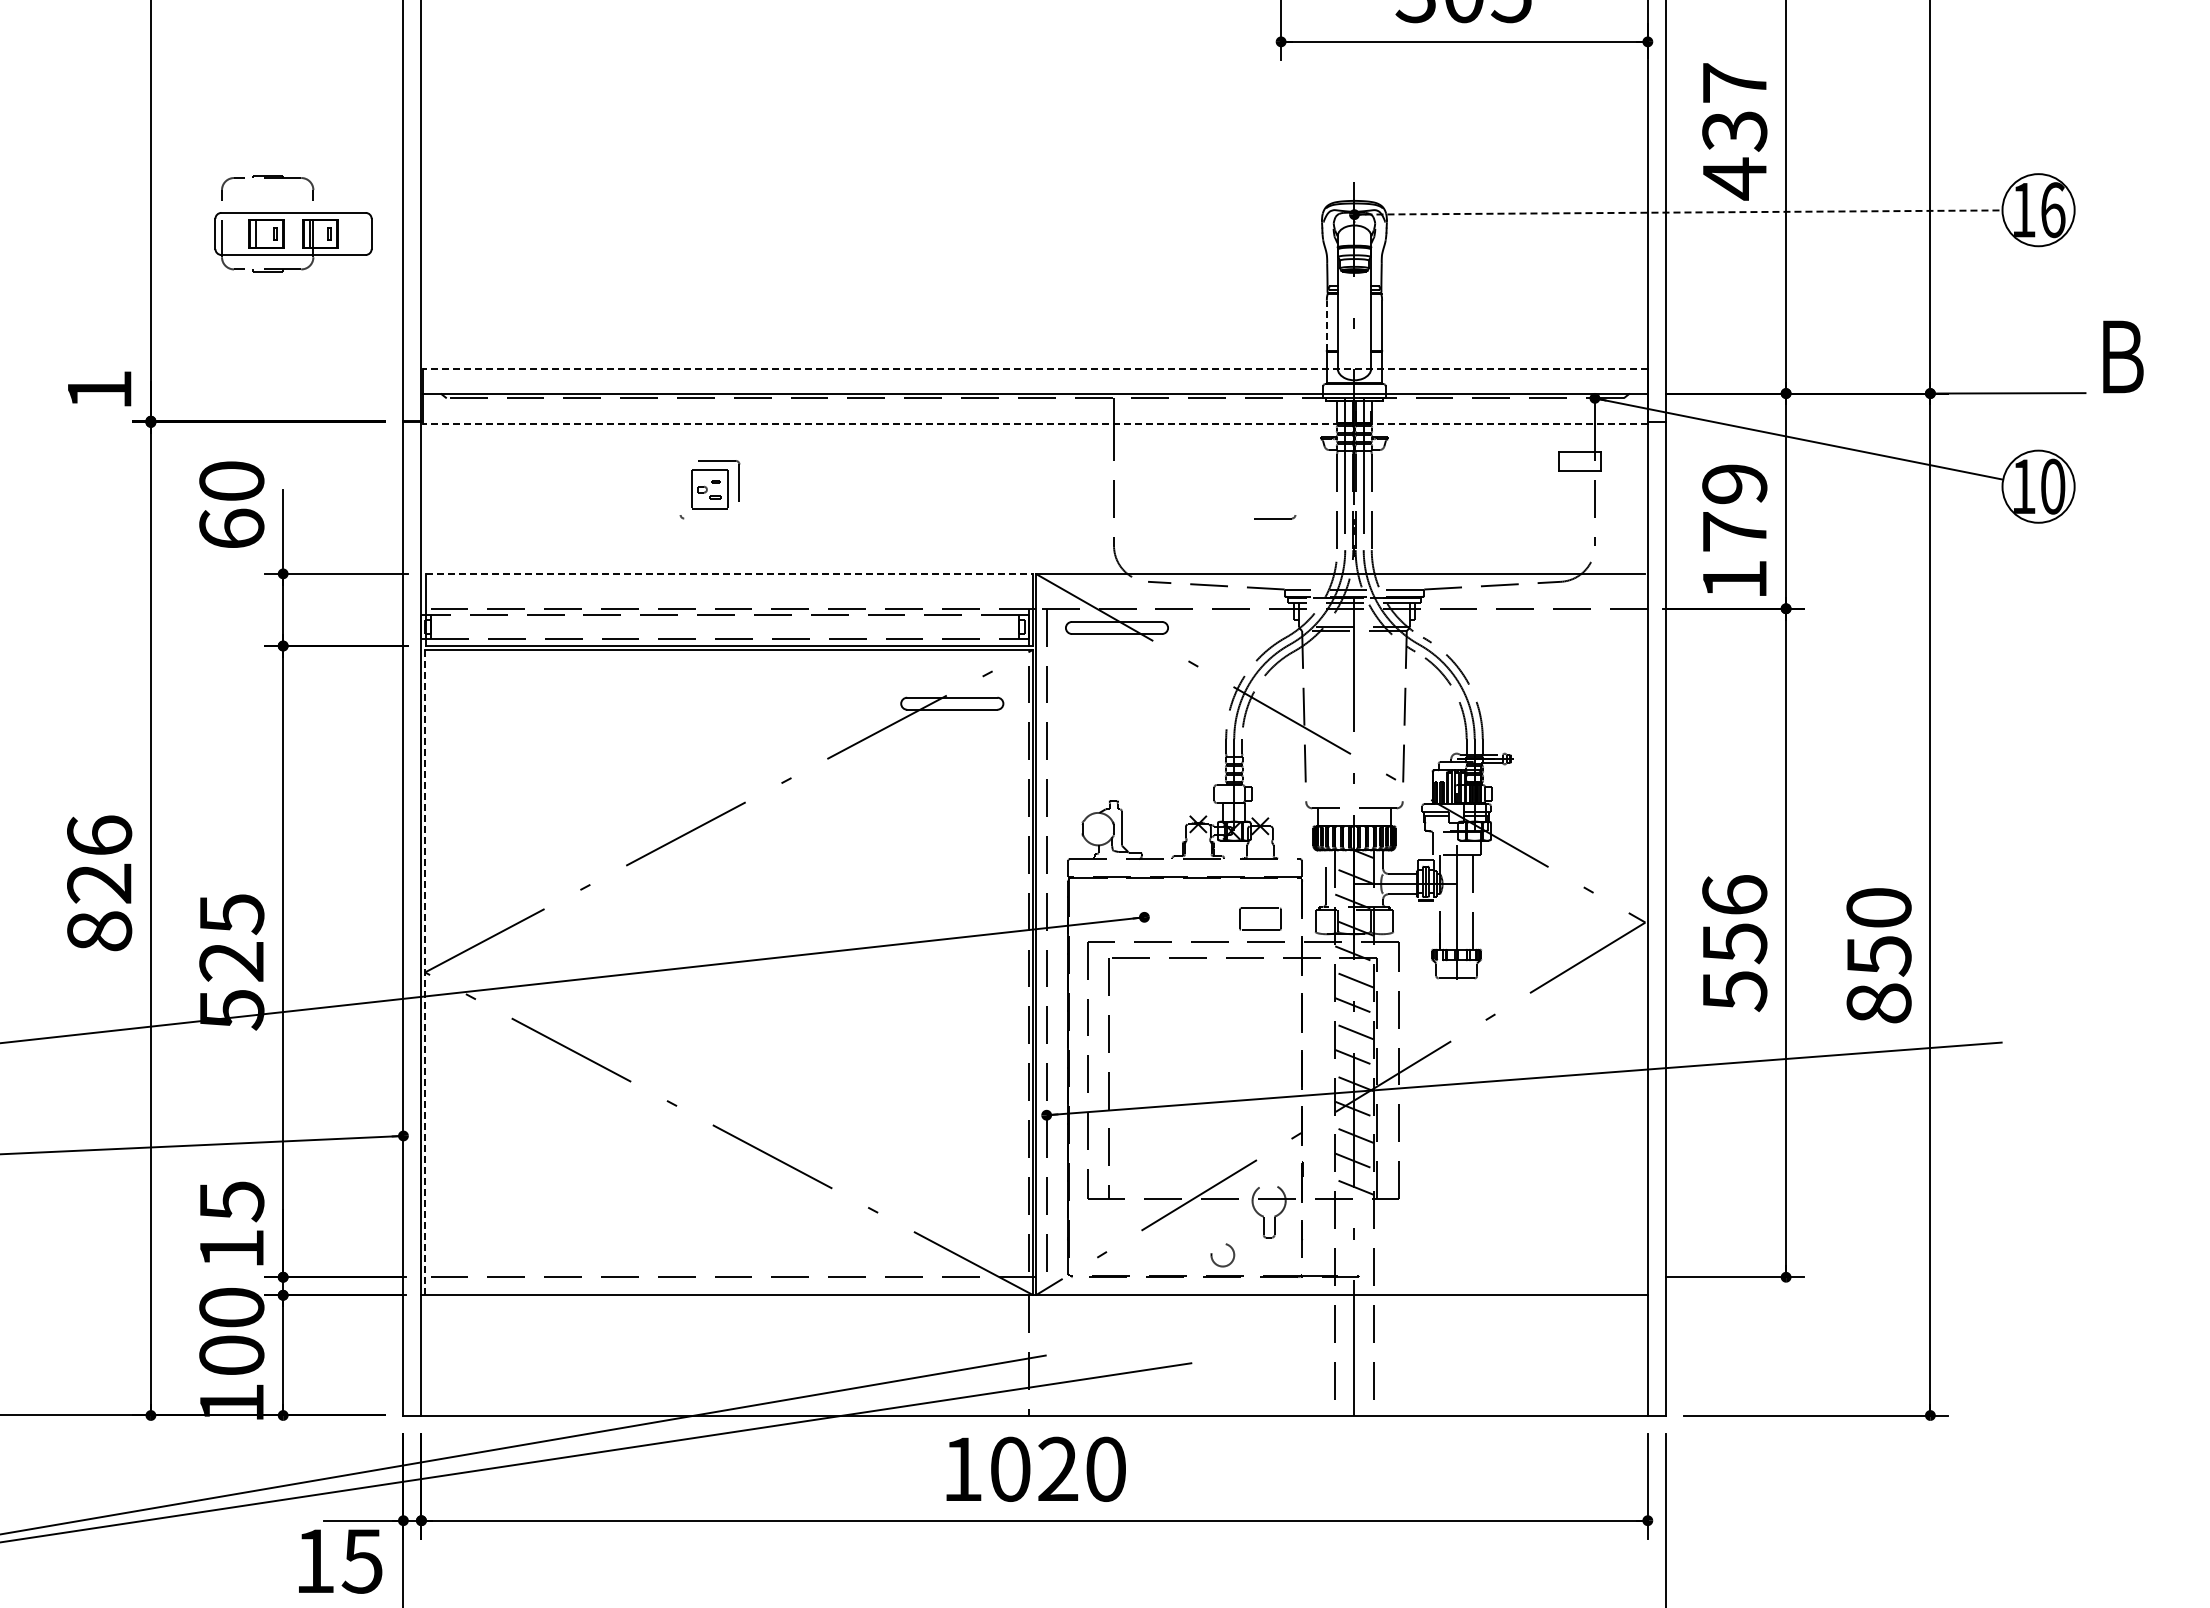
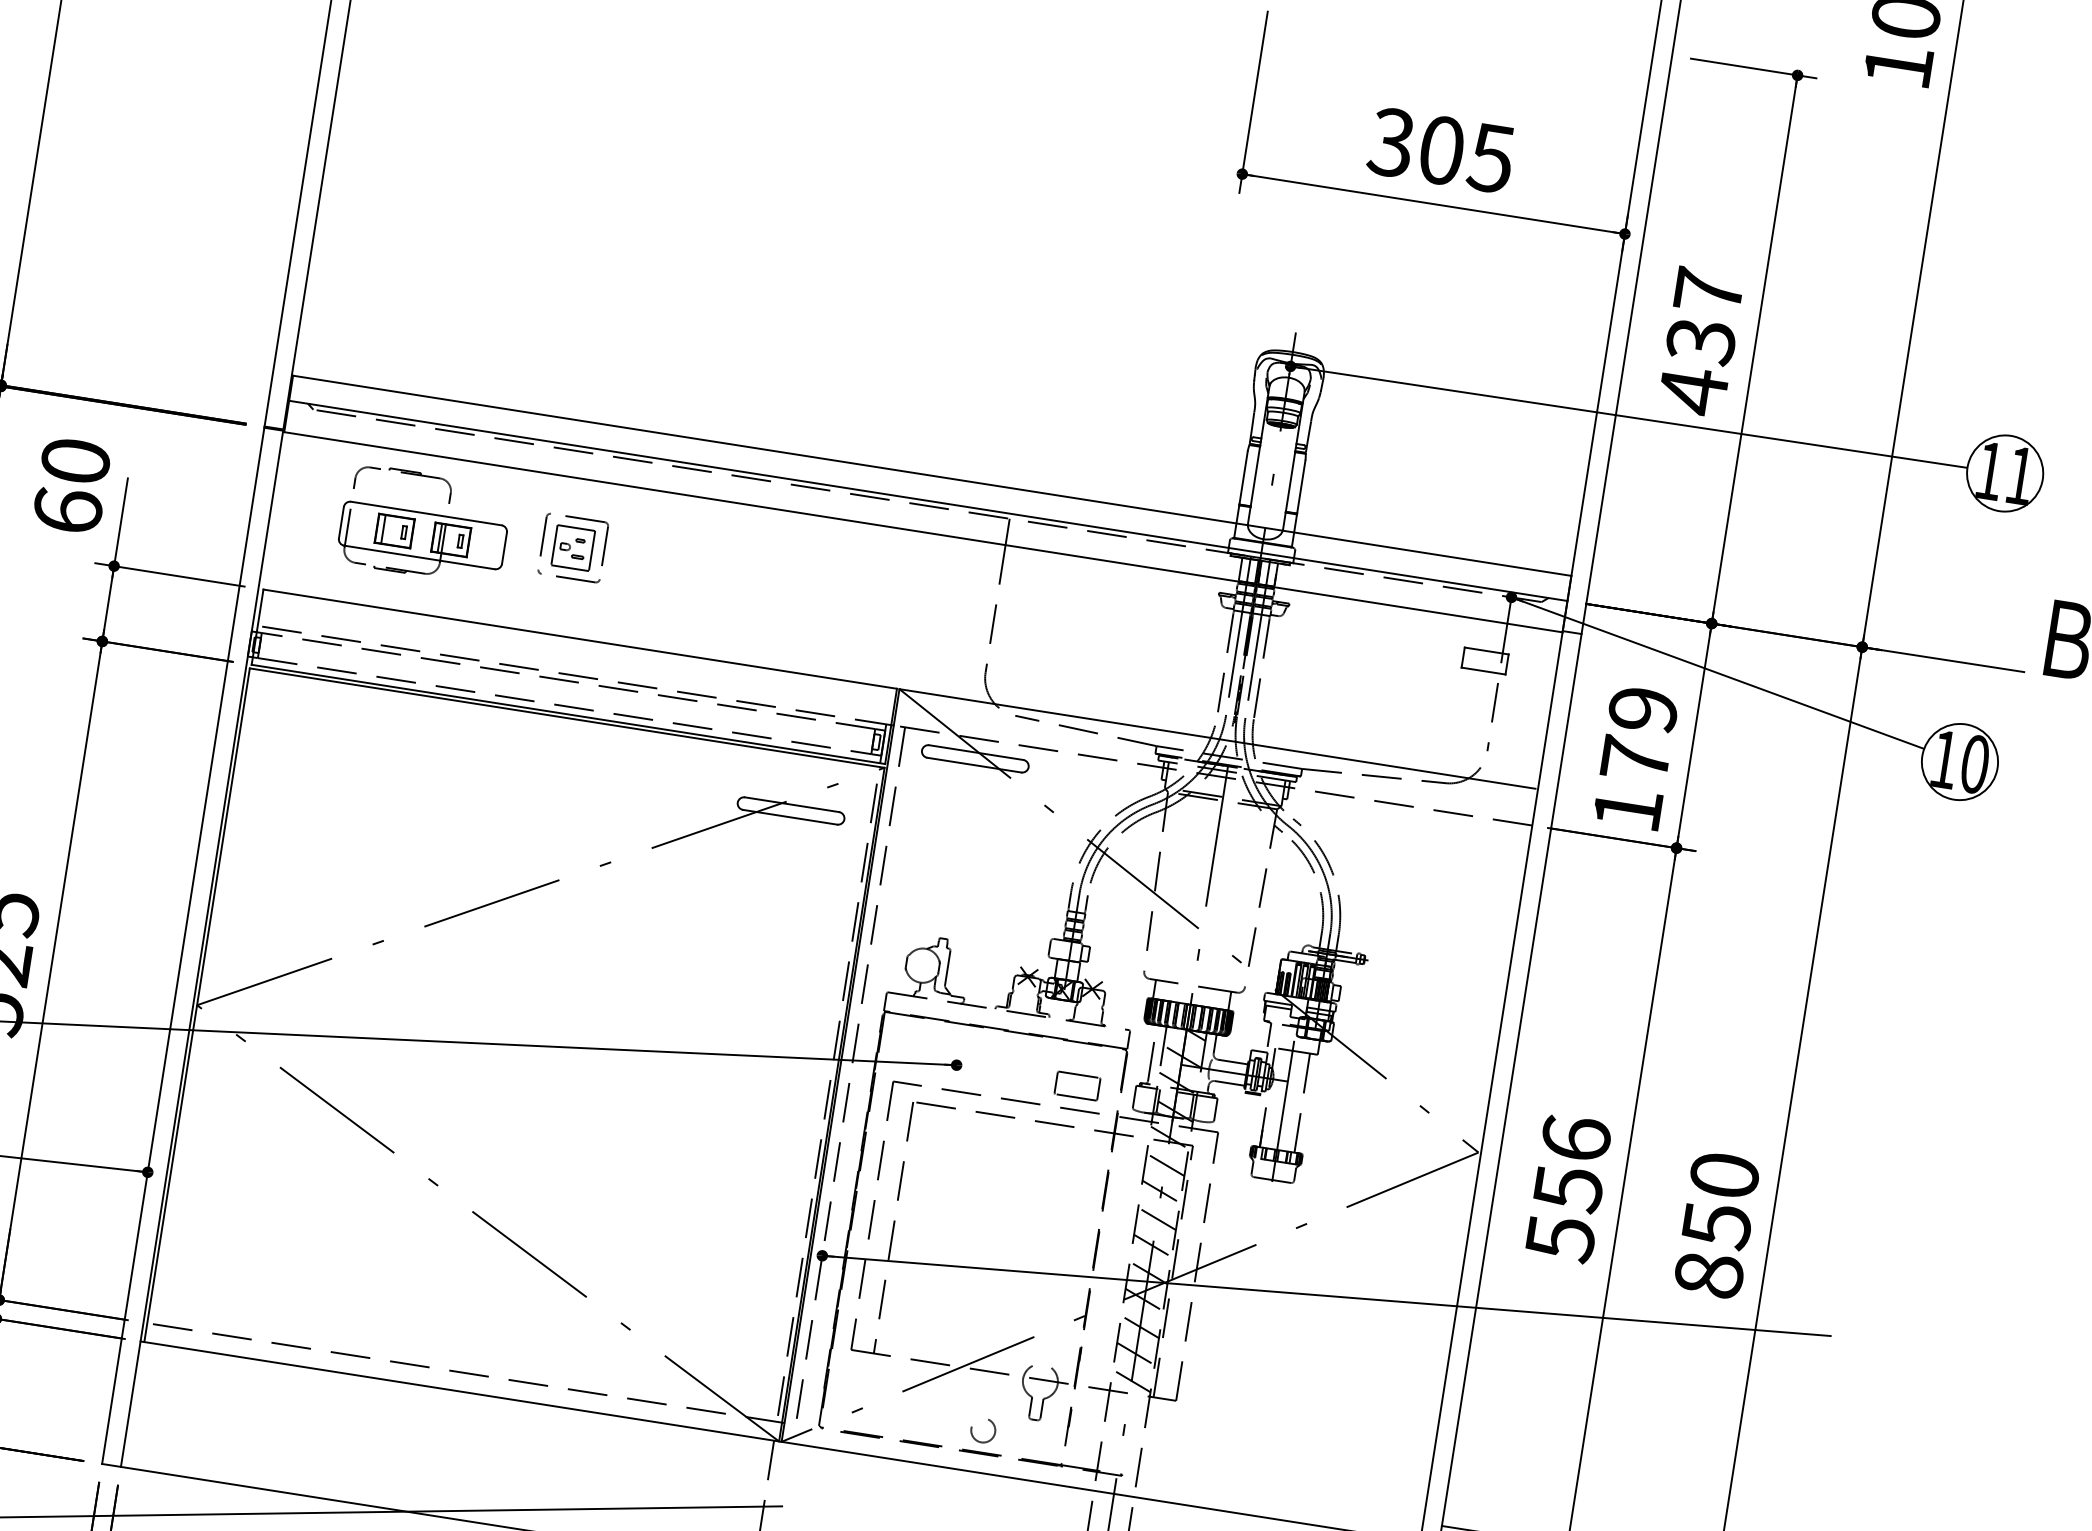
text: (2053, 210) -> (2020, 476), 16 -> 11
line: (1679, 212) -> (1630, 417), dashed -> solid
part: (293, 223) -> (424, 524), moved
line: (1326, 325) -> (1243, 477), dashed -> solid
line: (1035, 369) -> (932, 475), dashed -> solid
line: (1035, 423) -> (923, 532), dashed -> solid
part: (681, 480) -> (545, 533), added
part: (1275, 517) -> (578, 578), moved
line: (729, 573) -> (579, 638), dashed -> solid
line: (425, 972) -> (197, 1005), dashed -> solid

